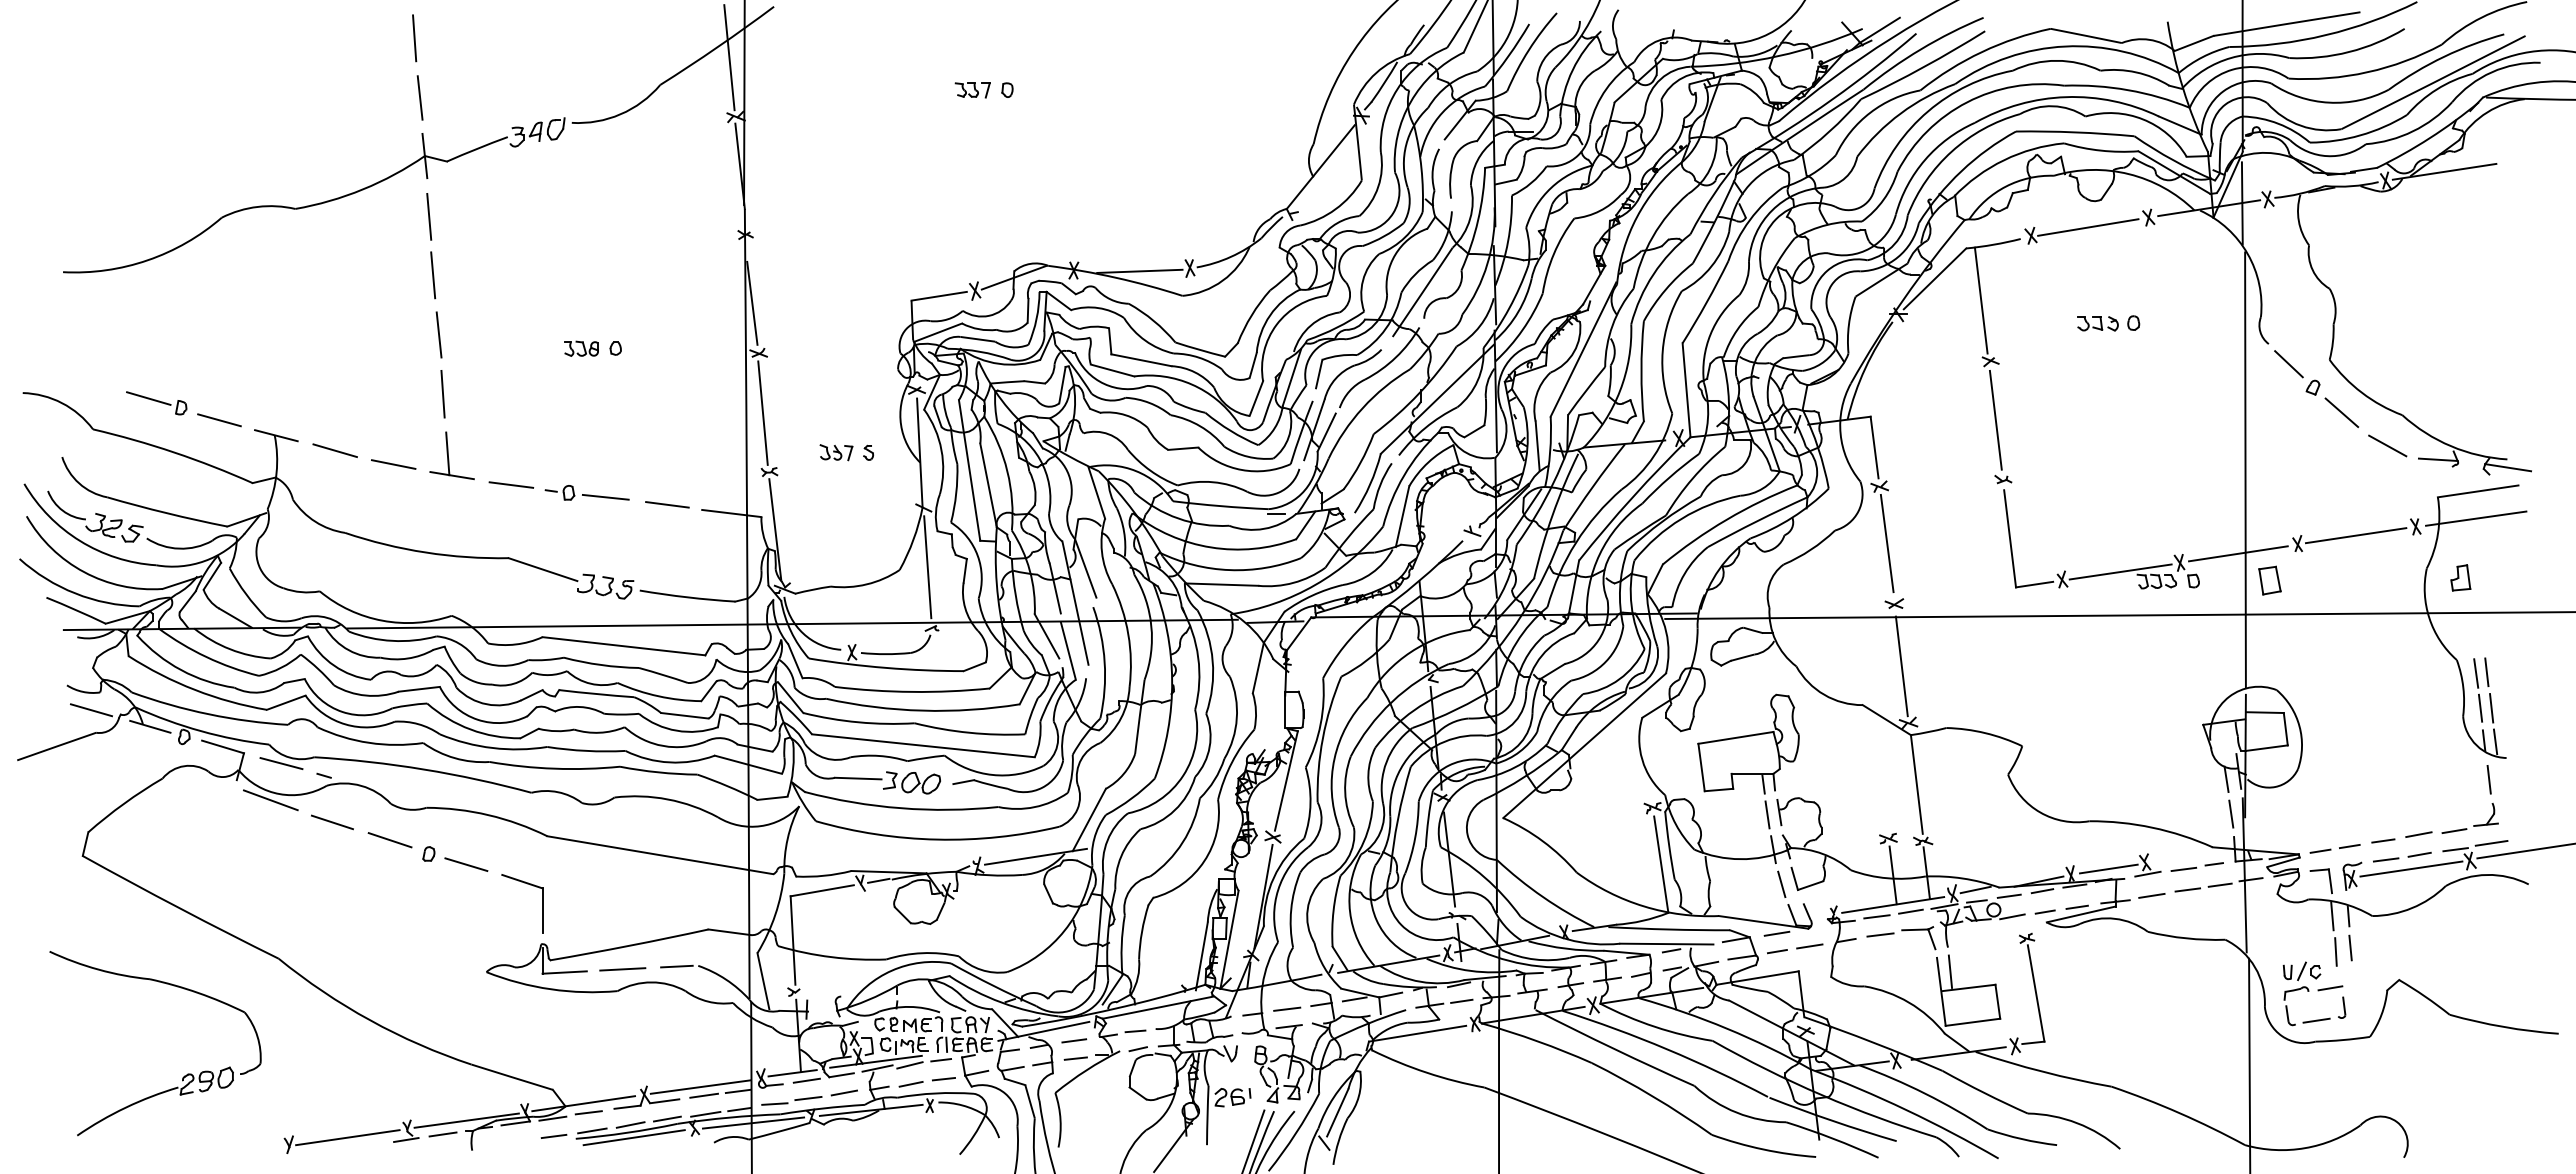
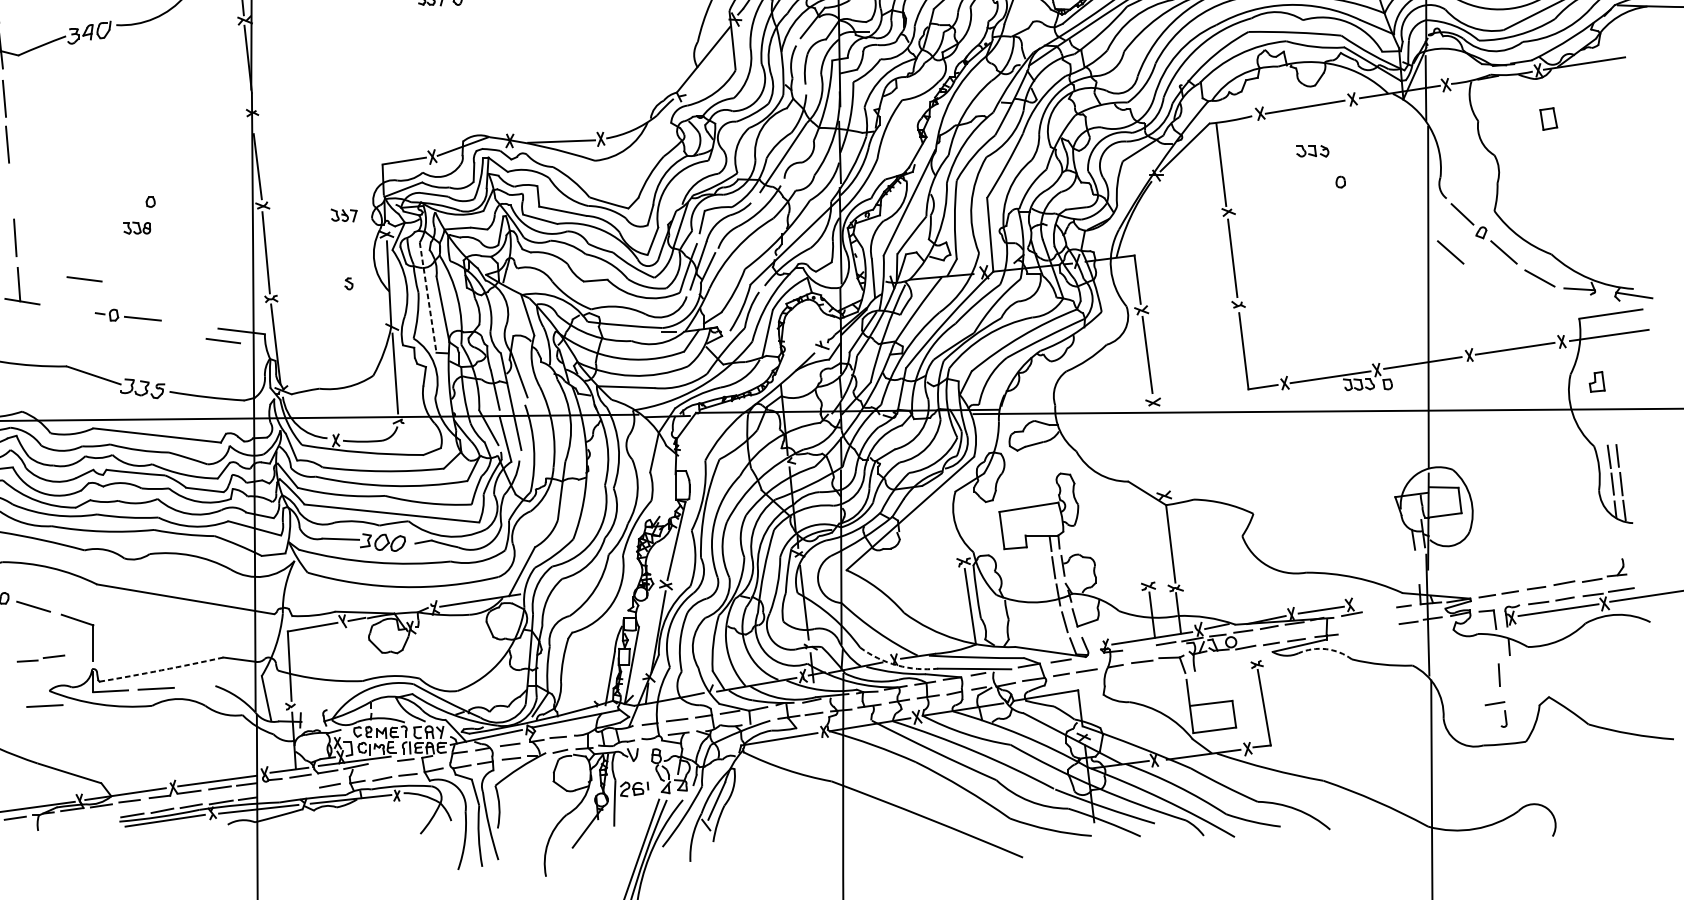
part: (2097, 323) -> (1312, 151), moved
line: (438, 334) -> (11, 191), removed
part: (581, 348) -> (137, 227), moved
line: (2273, 412) -> (1450, 252), added
part: (836, 452) -> (344, 215), moved
line: (969, 470) -> (428, 297), solid -> dashed
line: (511, 484) -> (84, 278), moved
line: (667, 504) -> (223, 340), moved
part: (2269, 580) -> (1548, 118), moved
line: (1901, 666) -> (1158, 451), removed
line: (2488, 779) -> (1618, 539), removed
line: (2231, 813) -> (1417, 566), removed
line: (2183, 869) -> (1379, 610), removed
line: (2187, 889) -> (1382, 626), removed
line: (2151, 895) -> (1354, 630), removed
line: (1876, 916) -> (1139, 647), removed
line: (2332, 916) -> (1496, 647), removed
arc: (2115, 918) -> (1326, 648), solid -> dashed
arc: (1567, 939) -> (896, 665), solid -> dashed
arc: (629, 945) -> (161, 670), solid -> dashed
line: (2350, 947) -> (1510, 671), removed
line: (676, 966) -> (198, 686), removed
line: (1950, 971) -> (1197, 690), removed
line: (480, 991) -> (44, 706), added
part: (2306, 993) -> (1476, 707), removed
line: (909, 1065) -> (381, 764), removed
part: (791, 1100) -> (40, 658), moved
line: (553, 1136) -> (101, 819), removed

